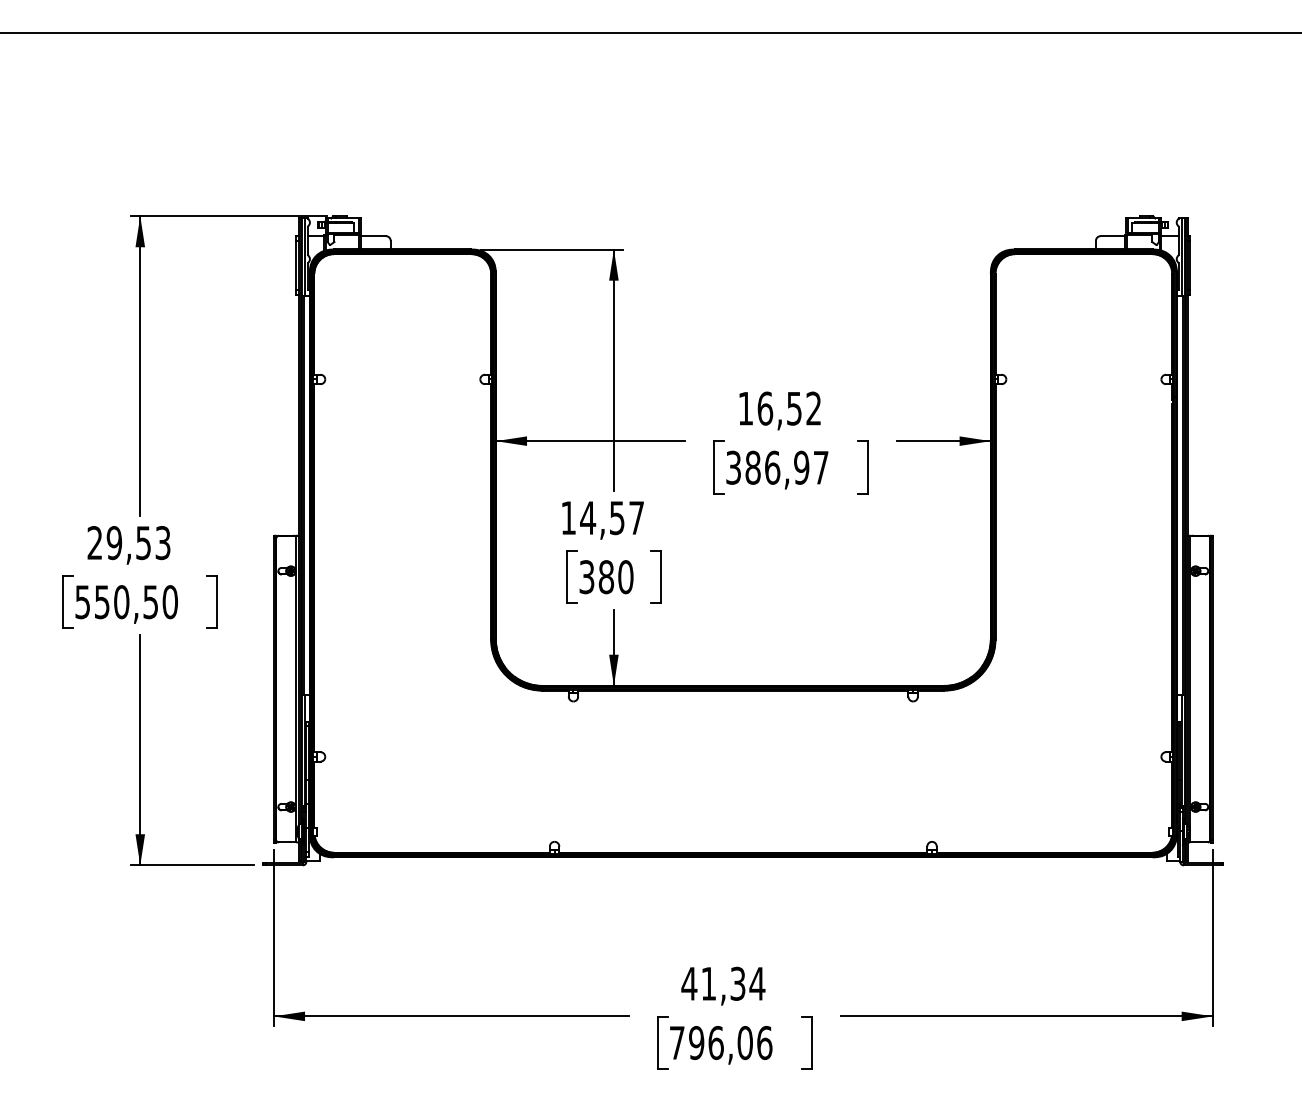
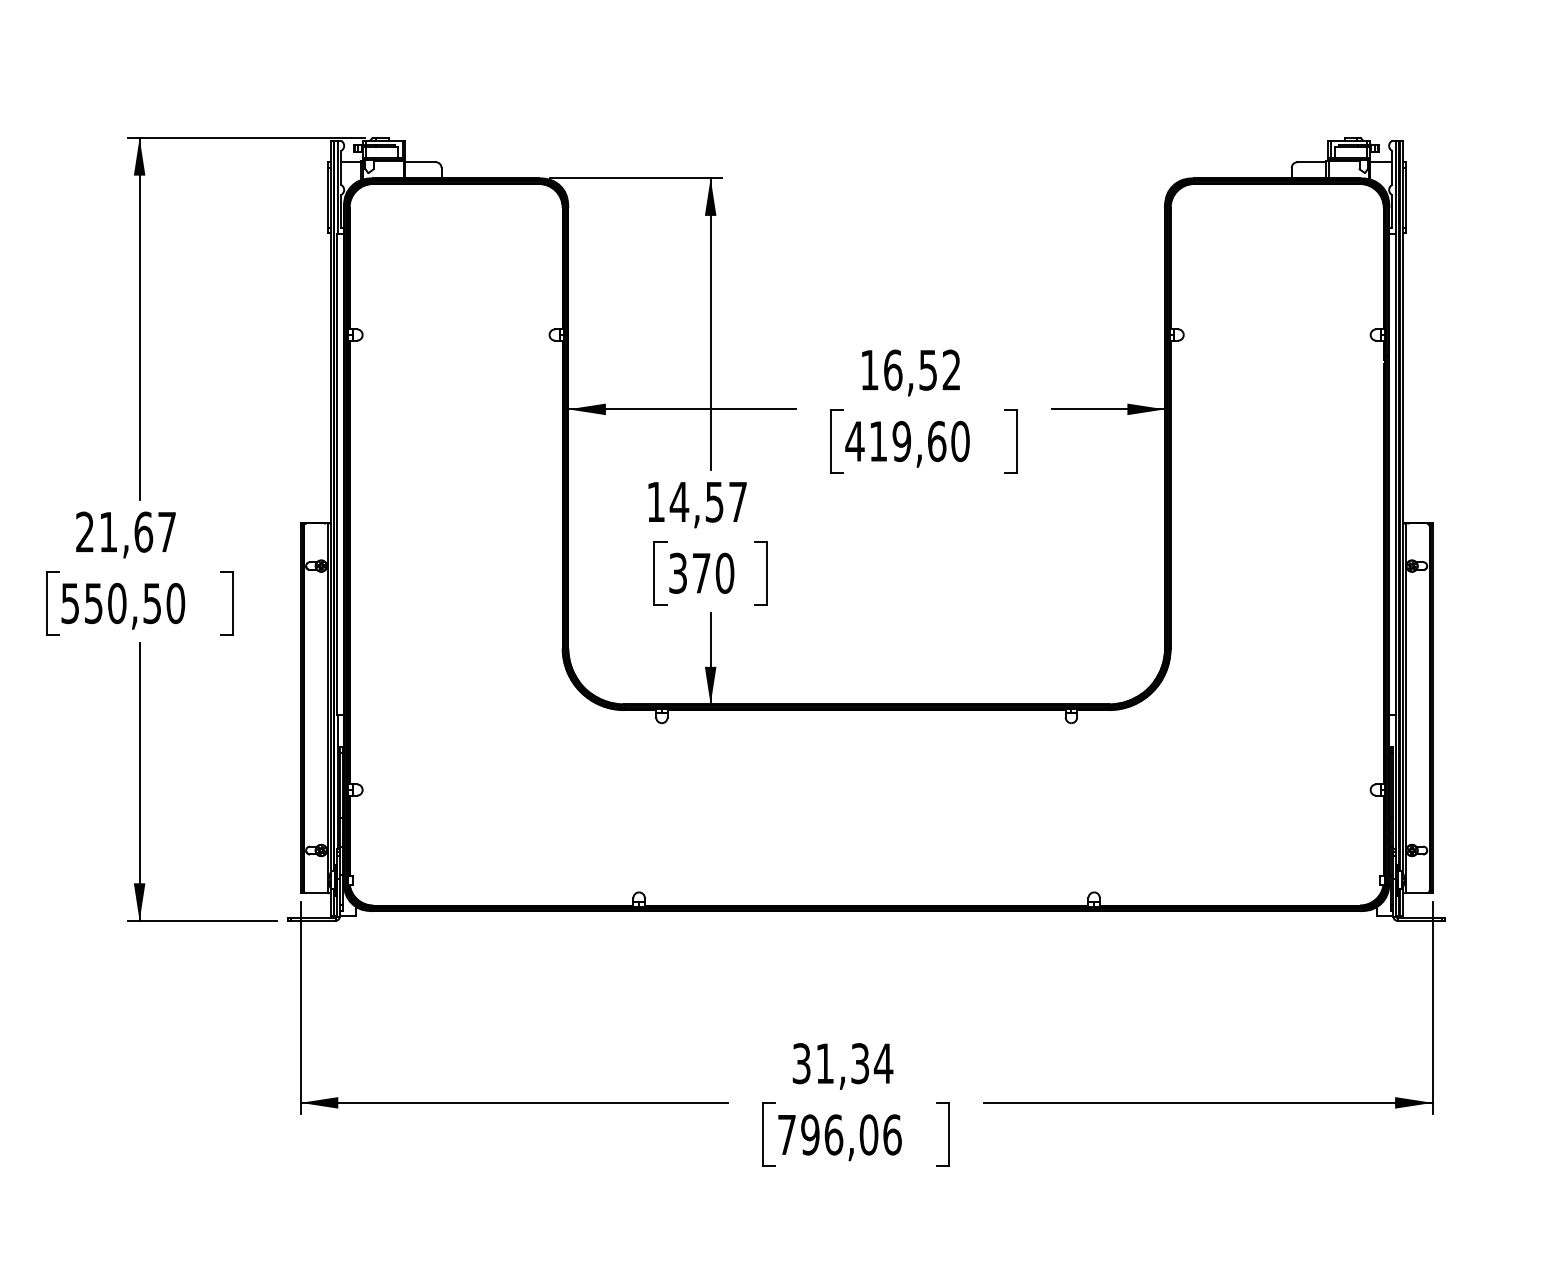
text: (776, 467) -> (906, 441), 386,97 -> 419,60
text: (138, 543) -> (137, 532), 29,53 -> 21,67
text: (606, 577) -> (701, 573), 380 -> 370
text: (689, 983) -> (801, 1063), 41,34 -> 31,34

